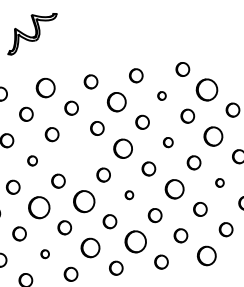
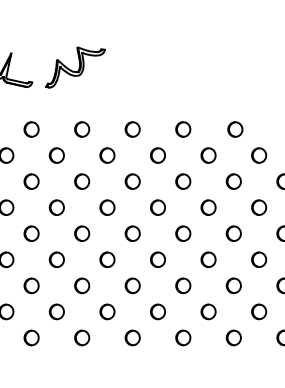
part: (46, 87) -> (82, 129), size x0.71
part: (207, 89) -> (259, 155), size x0.62
part: (161, 95) -> (208, 155), size x1.67
part: (116, 102) -> (157, 155), size x0.71
part: (213, 136) -> (259, 207), size x0.71
part: (168, 142) -> (208, 207), size x1.43
part: (122, 148) -> (157, 207), size x0.71
part: (77, 154) -> (107, 207), added
part: (32, 160) -> (56, 207), size x1.43
part: (220, 182) -> (259, 259), size x1.67
part: (174, 188) -> (208, 259), size x0.71
part: (128, 195) -> (157, 259), size x1.67
part: (84, 201) -> (107, 259), size x0.62
part: (38, 207) -> (56, 259), size x0.62
part: (135, 241) -> (157, 311), size x0.62
part: (90, 247) -> (107, 311), size x0.71
part: (44, 253) -> (56, 311), size x1.67
part: (206, 255) -> (233, 337), size x0.71

